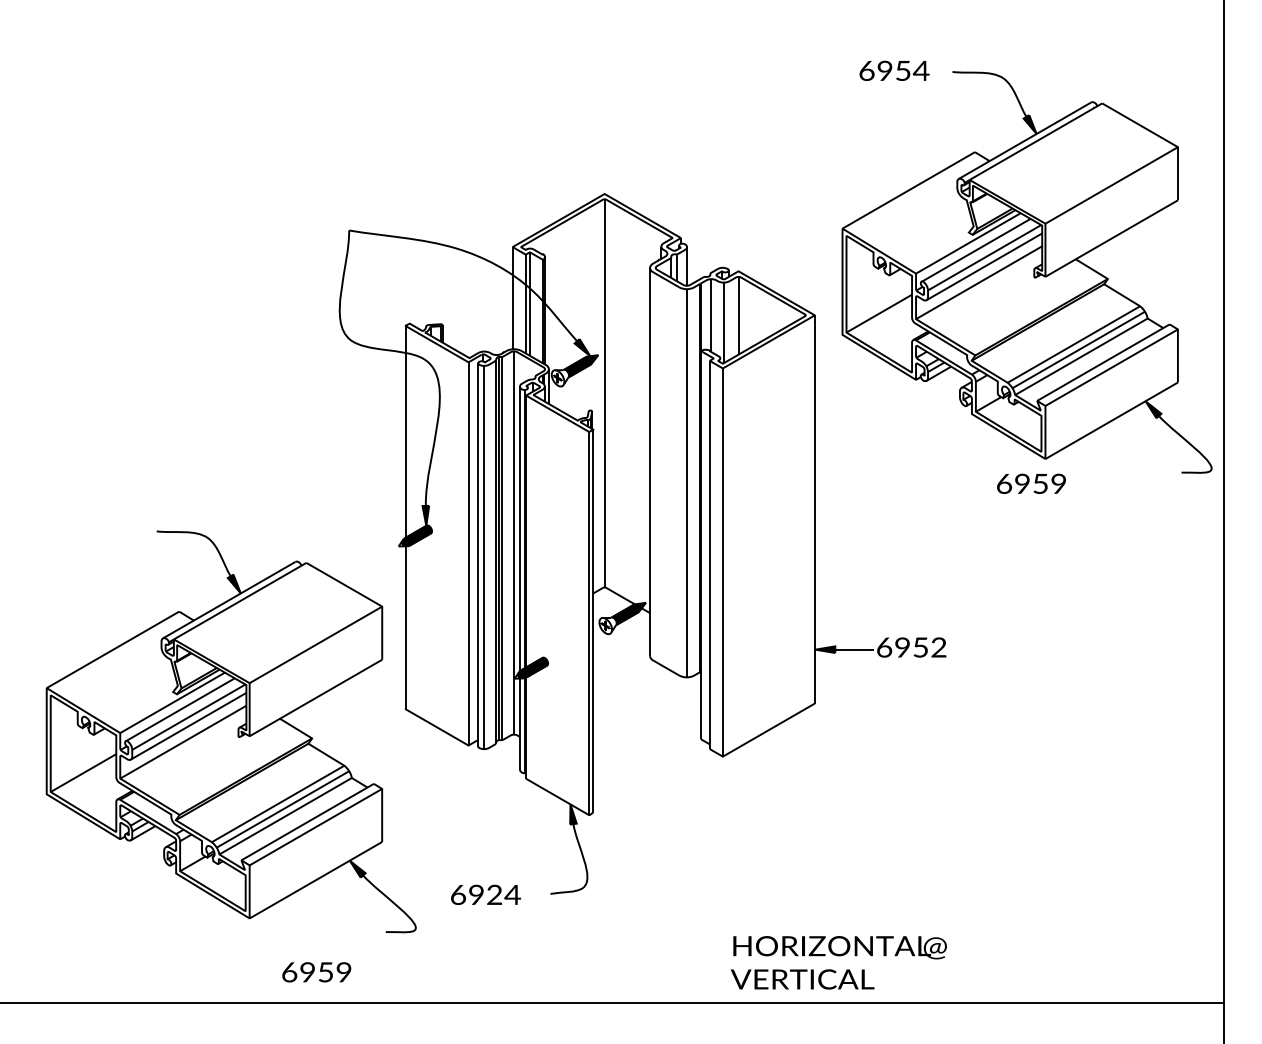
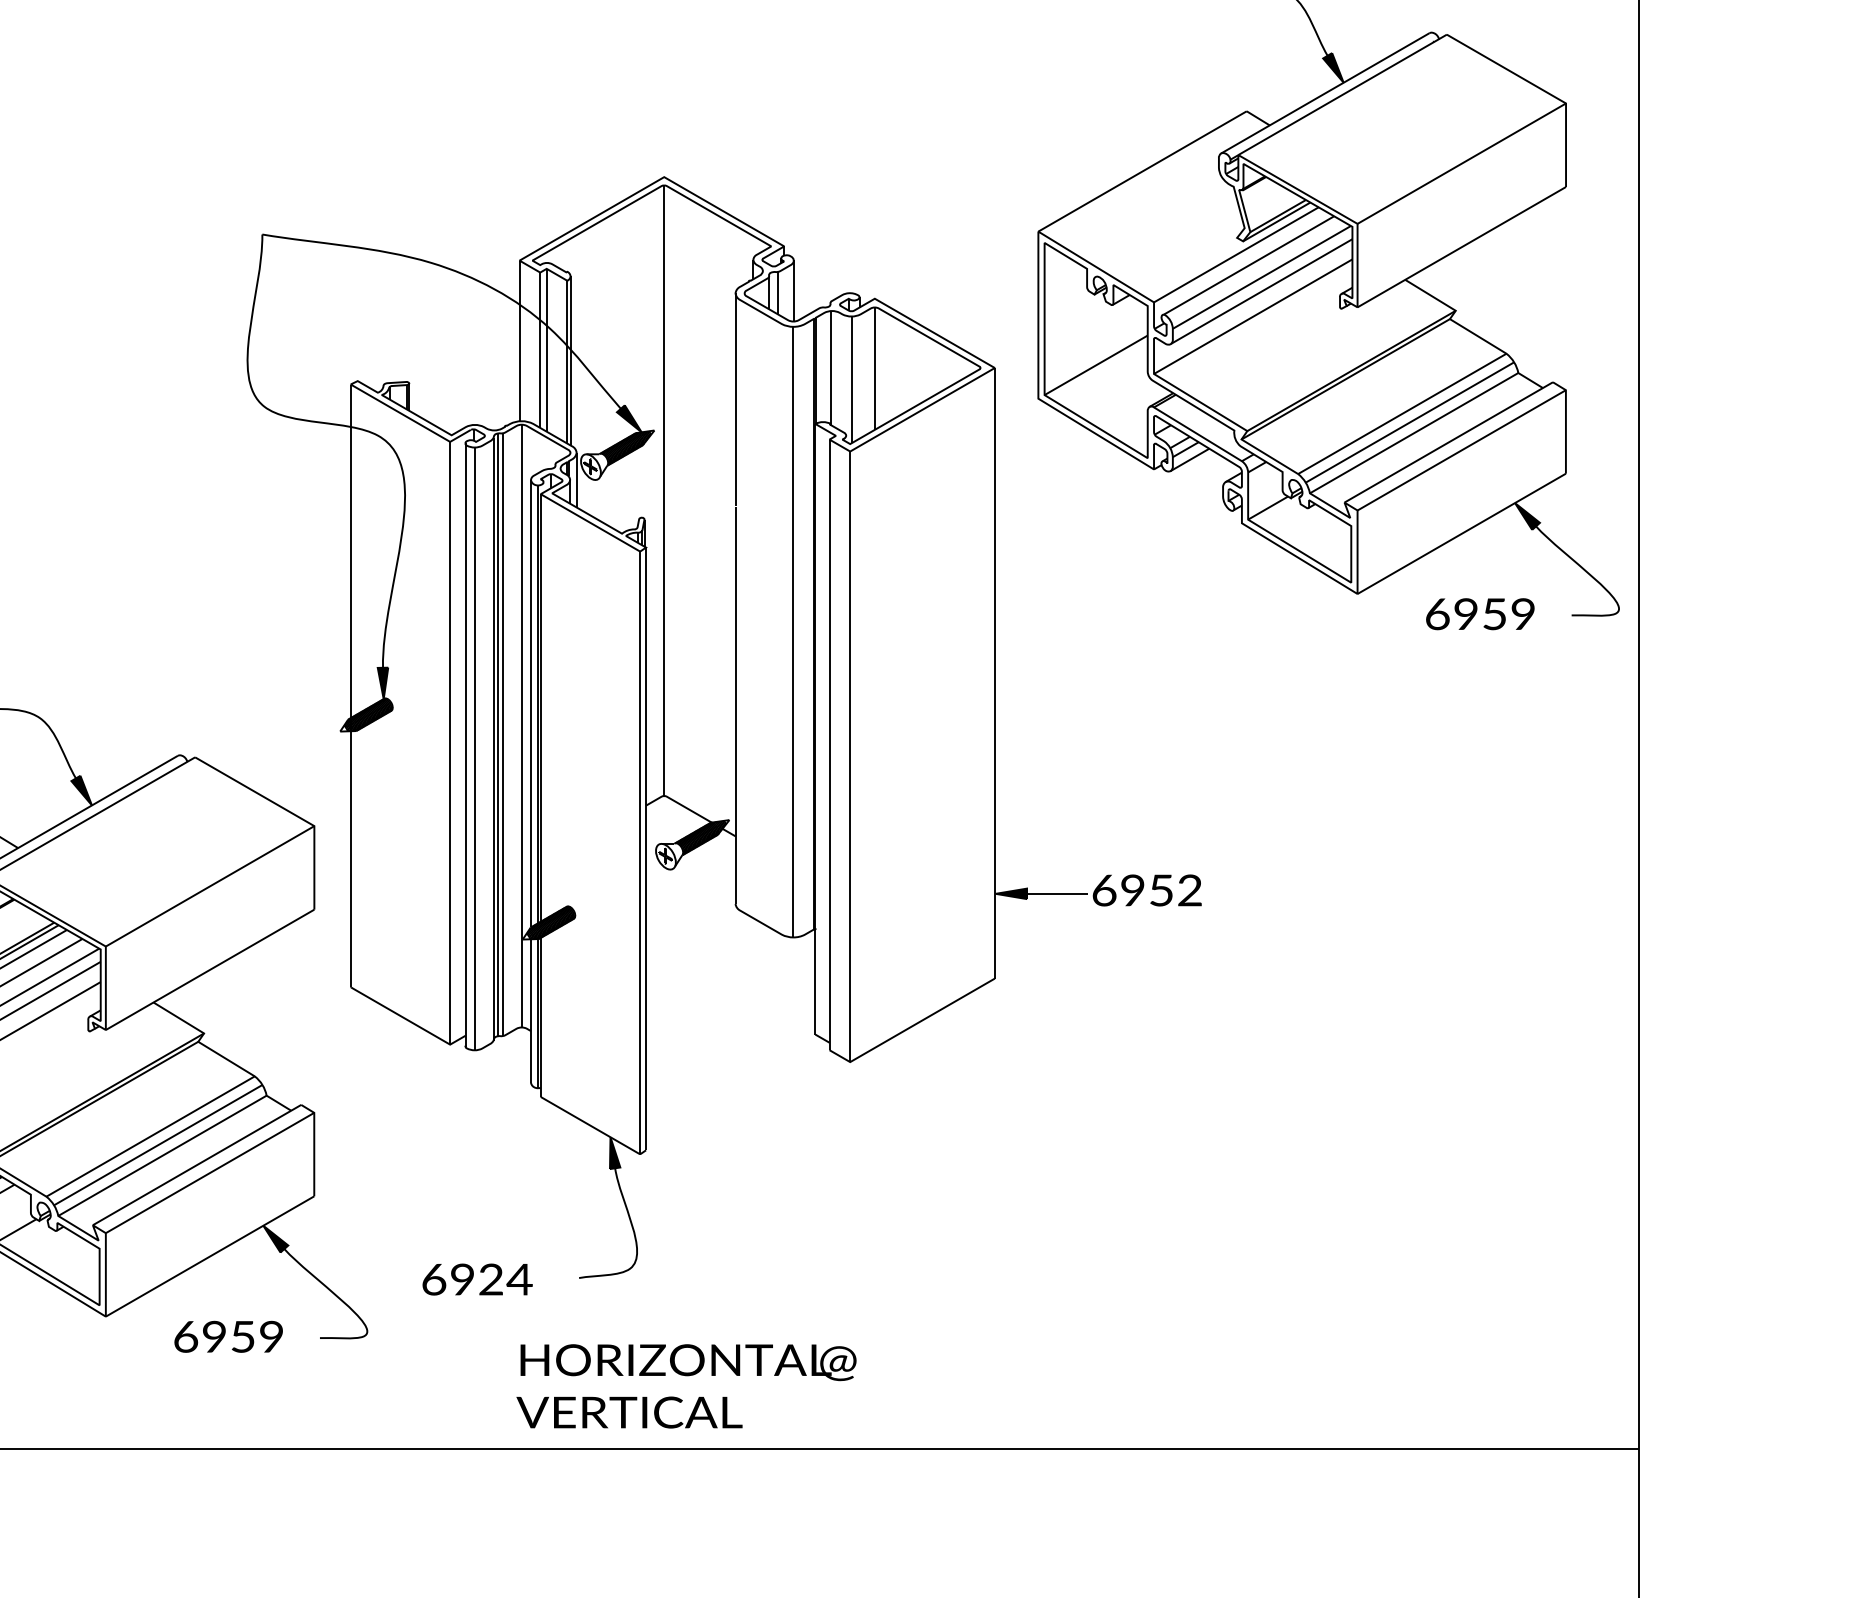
text: (1031, 483) -> (1480, 613), moved
text: (838, 962) -> (686, 1385), moved
text: (316, 972) -> (228, 1337), moved

